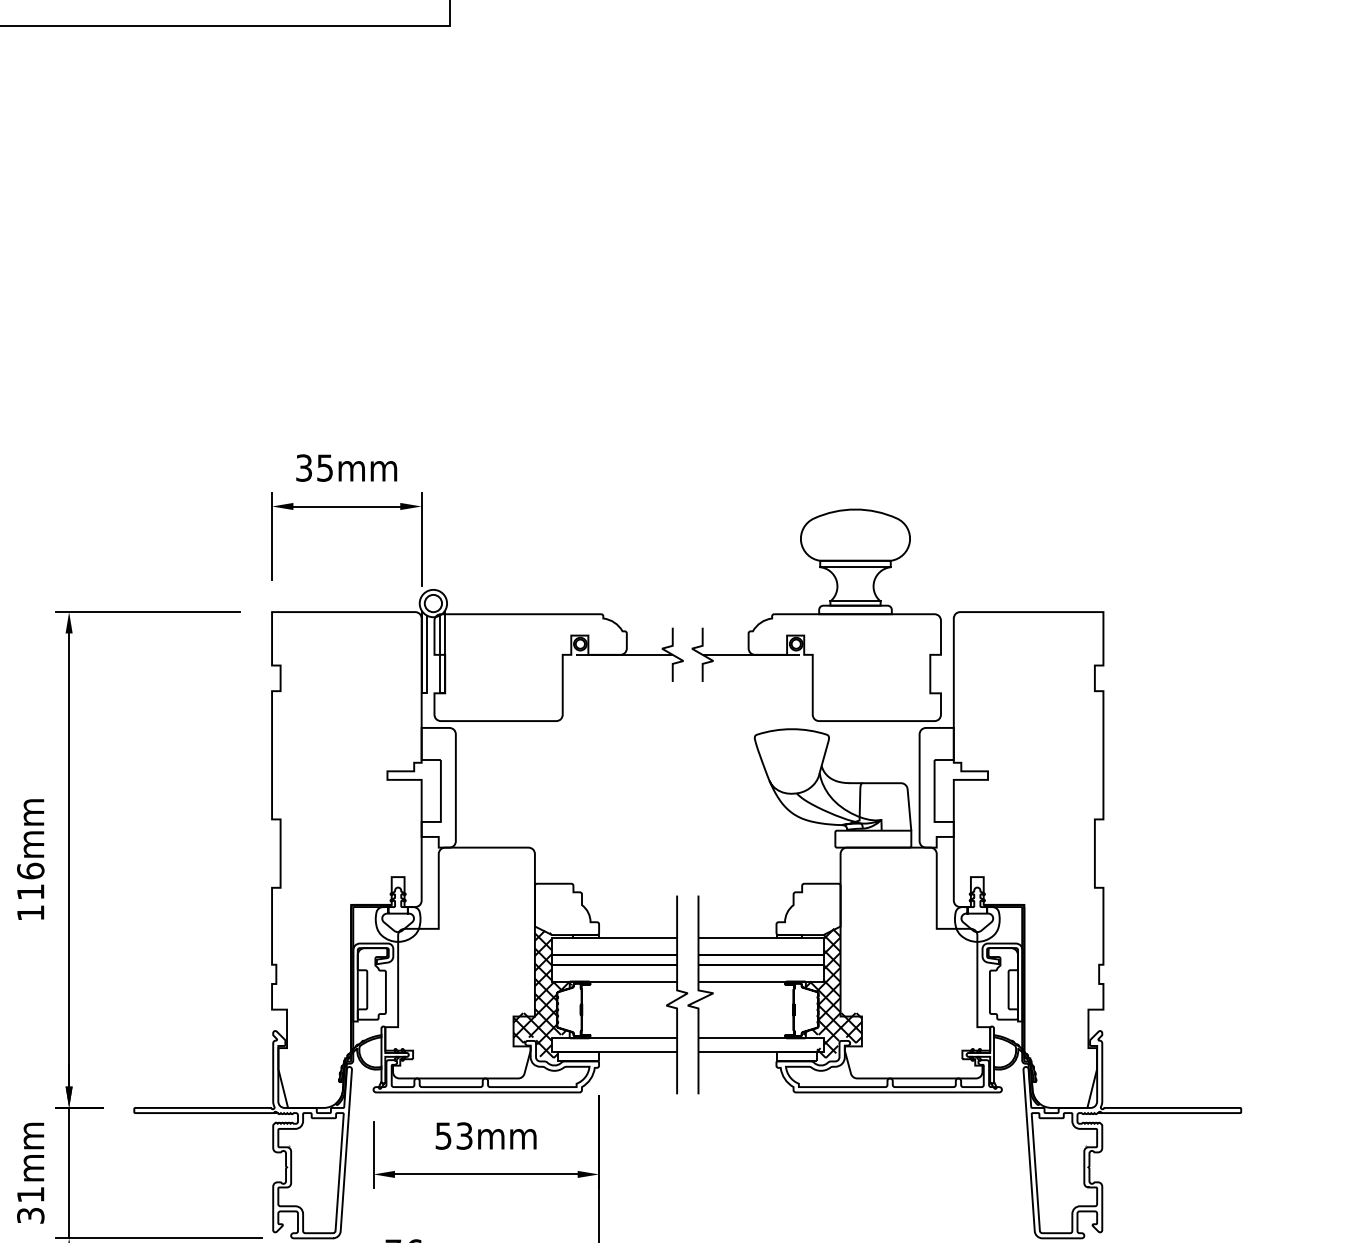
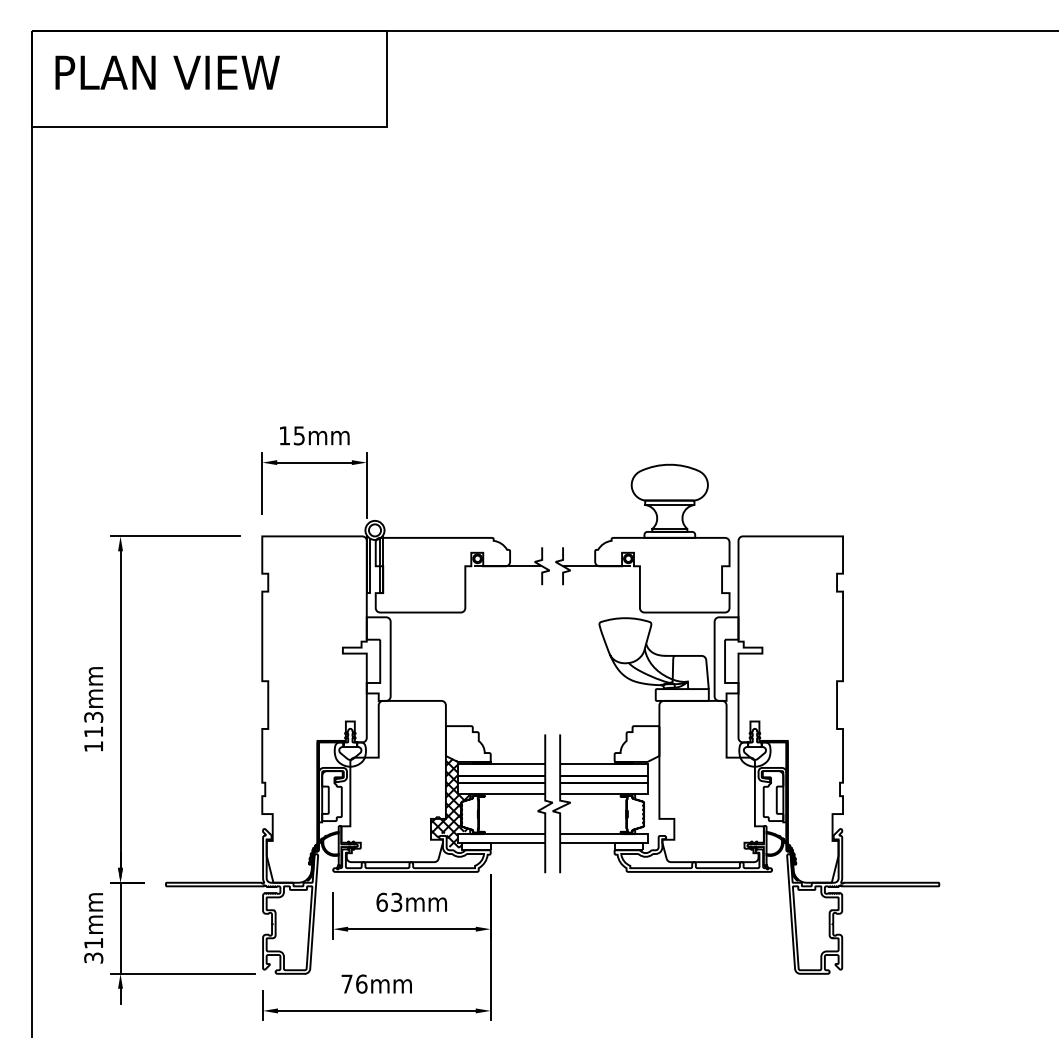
text: (303, 467) -> (284, 435), 35mm -> 15mm
text: (30, 869) -> (93, 716), 116mm -> 113mm
hatch: (832, 993) -> (653, 802), removed
text: (442, 1134) -> (381, 901), 53mm -> 63mm

